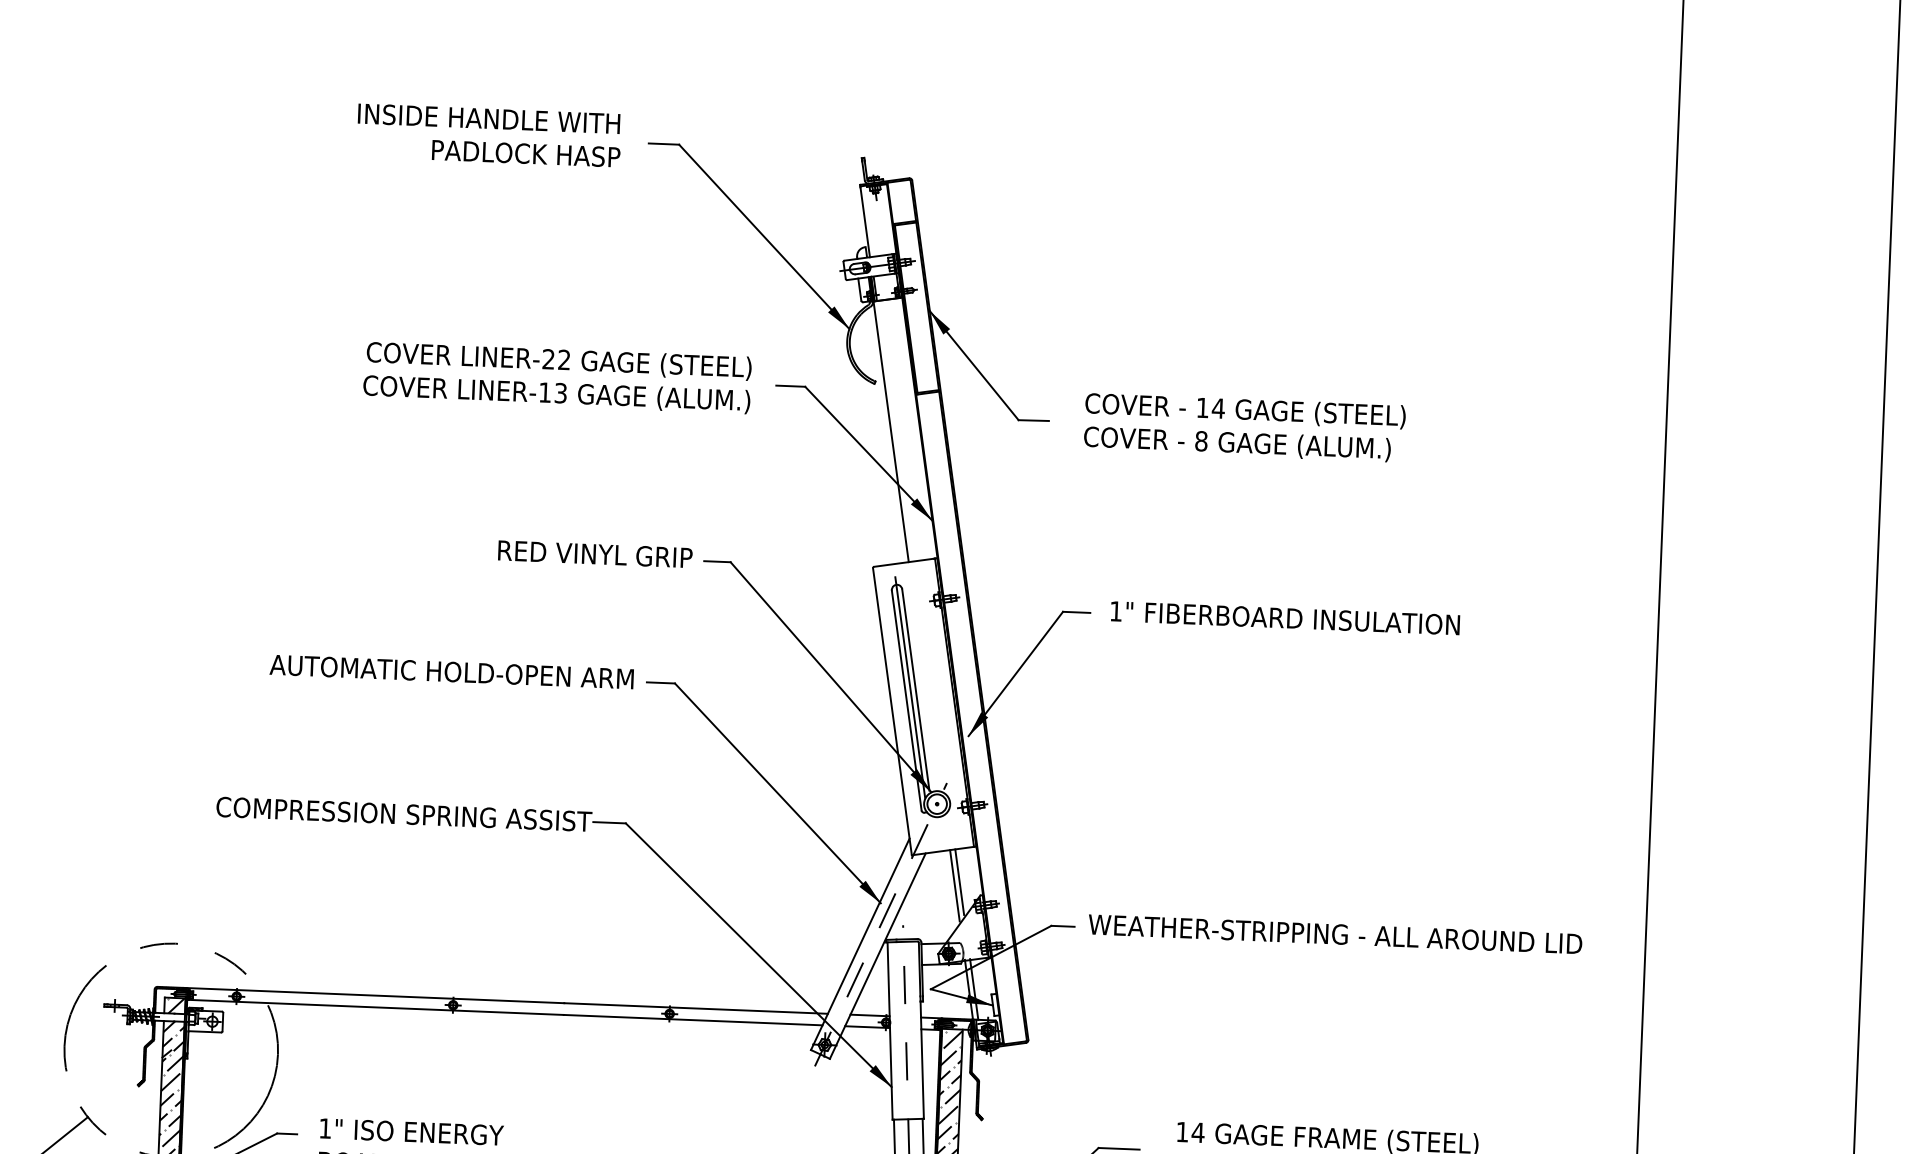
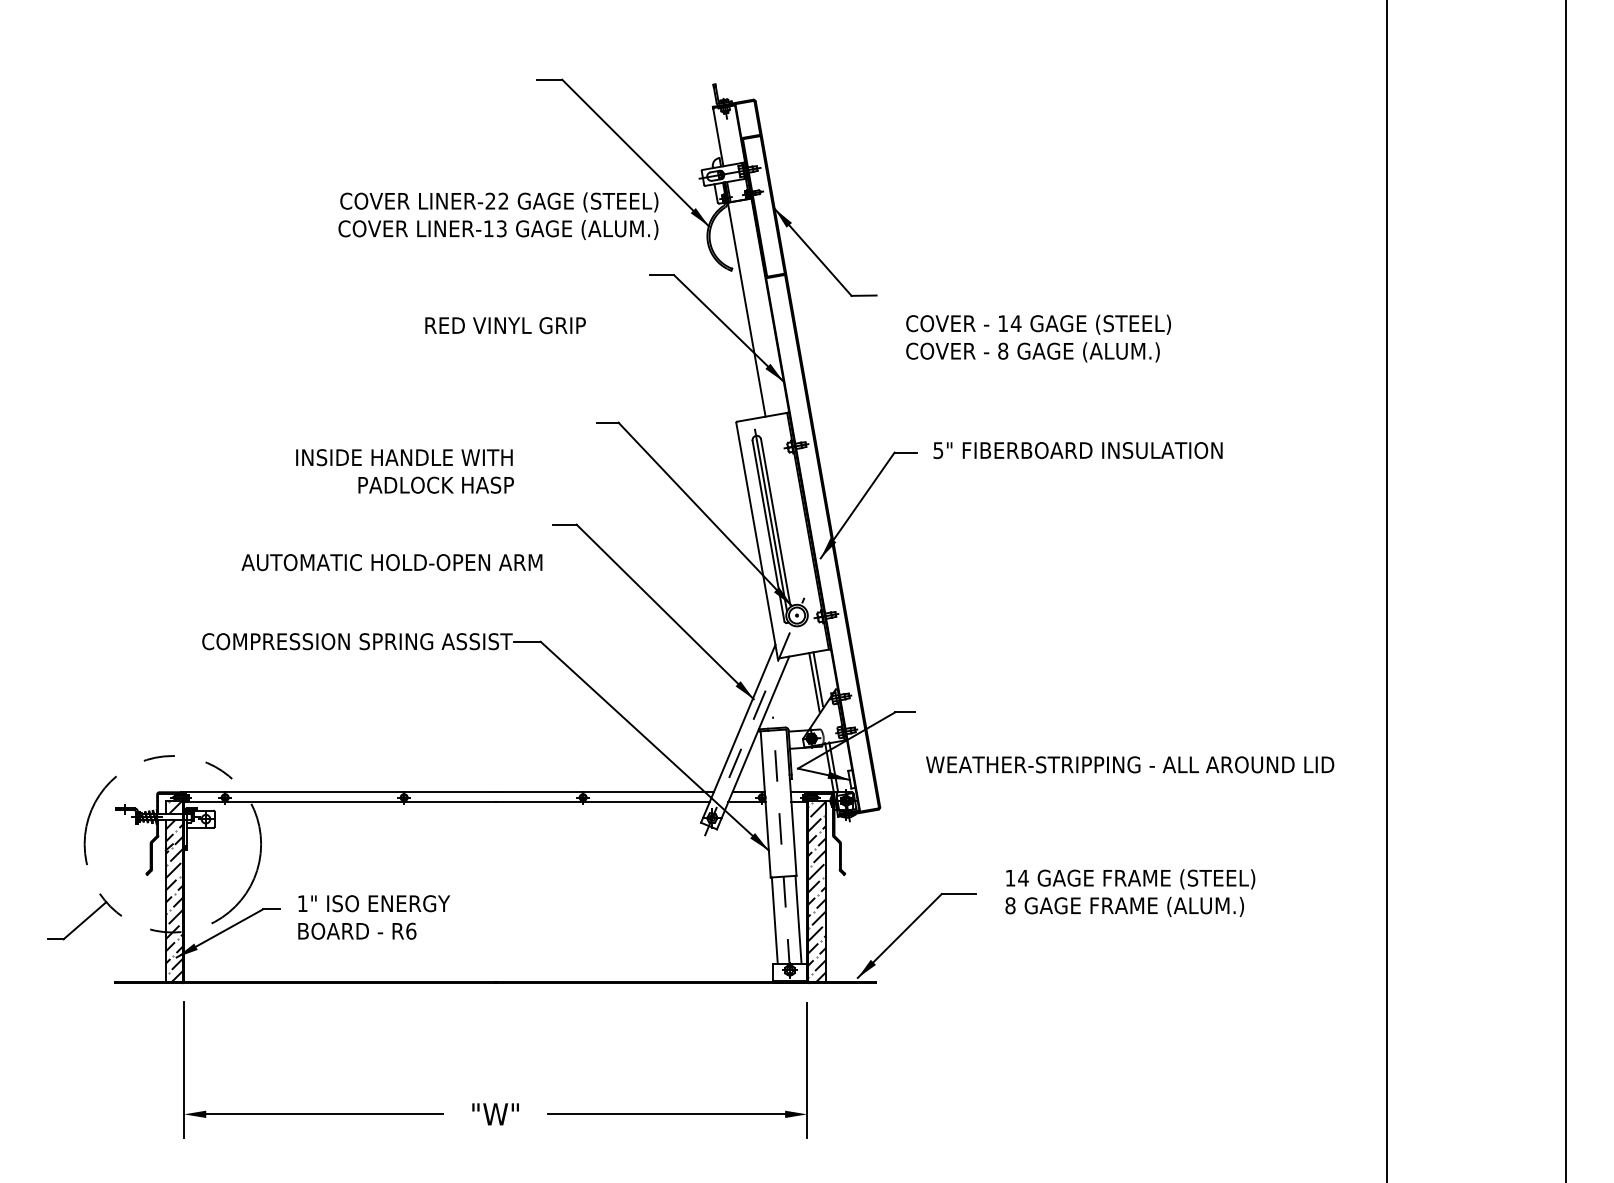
text: (488, 135) -> (404, 471), moved
text: (557, 376) -> (498, 215), moved
text: (1244, 427) -> (1038, 338), moved
text: (595, 554) -> (505, 325), moved
text: (1116, 611) -> (938, 450), 1" -> 5"
text: (451, 671) -> (391, 562), moved
text: (1335, 933) -> (1130, 764), moved

